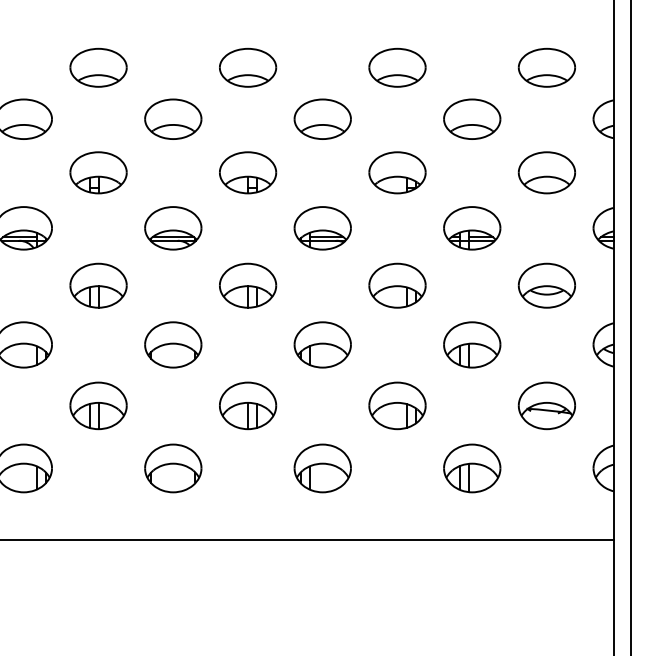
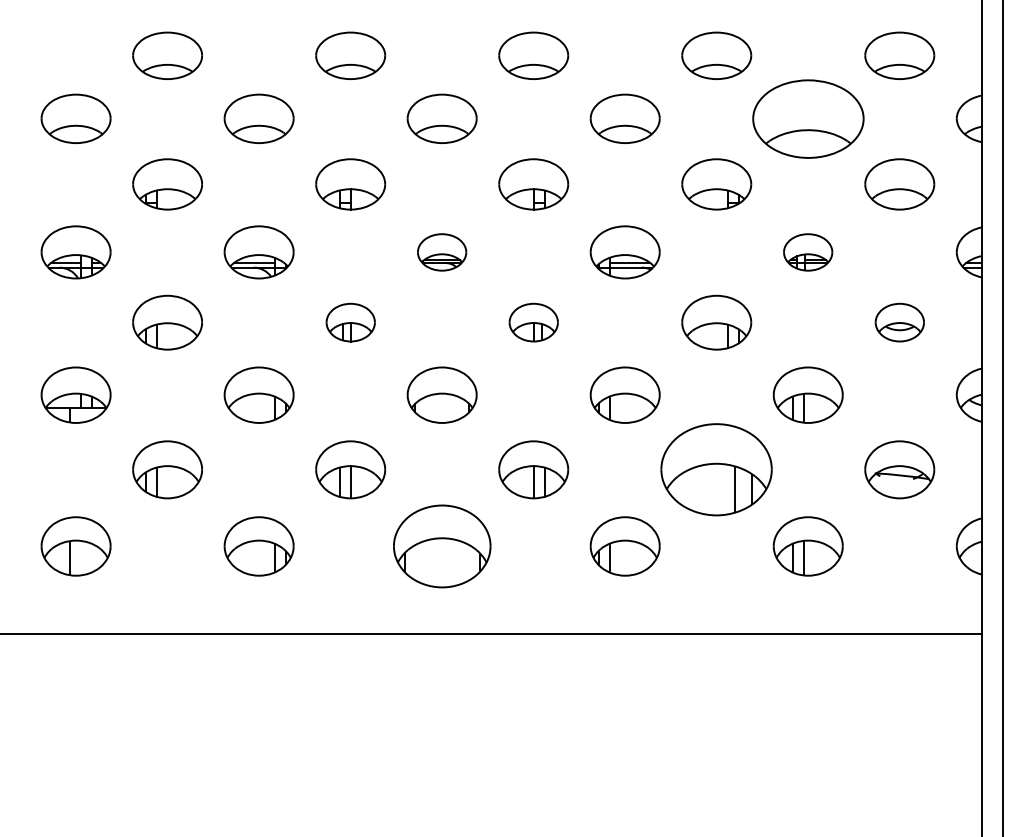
part: (471, 118) -> (807, 118), size x1.6
part: (172, 228) -> (441, 252), size x0.7
part: (471, 228) -> (807, 252), size x0.7
part: (98, 285) -> (350, 322), size x0.7
part: (247, 285) -> (533, 322), size x0.7
part: (546, 285) -> (899, 322), size x0.7
part: (397, 405) -> (716, 469), size x1.6
part: (172, 468) -> (441, 546), size x1.4

